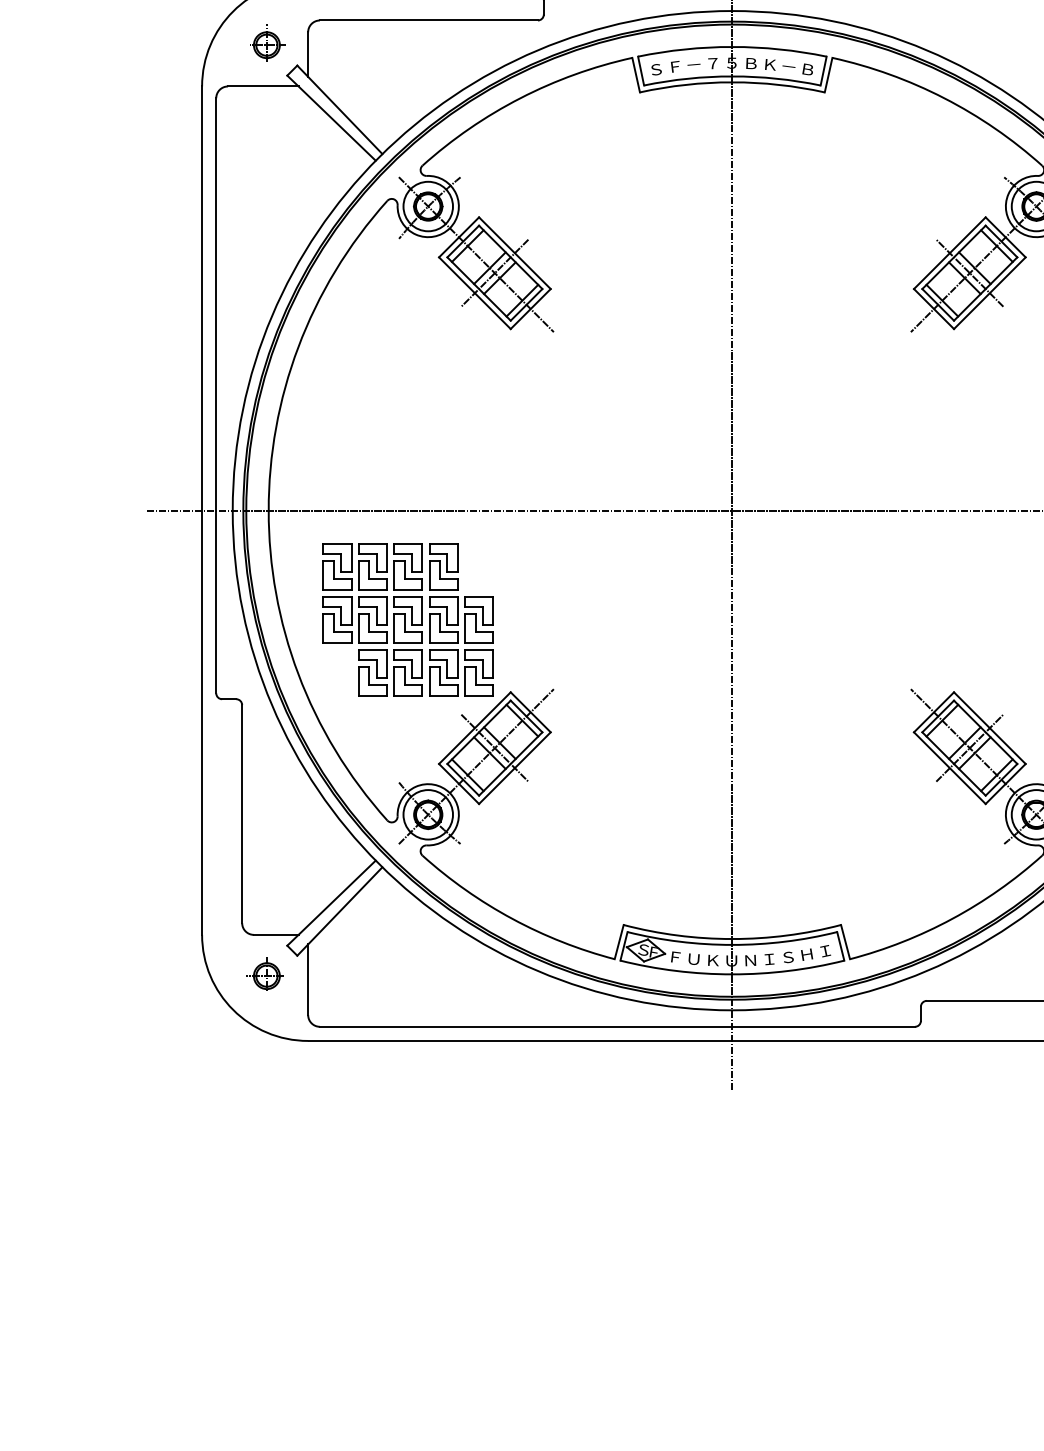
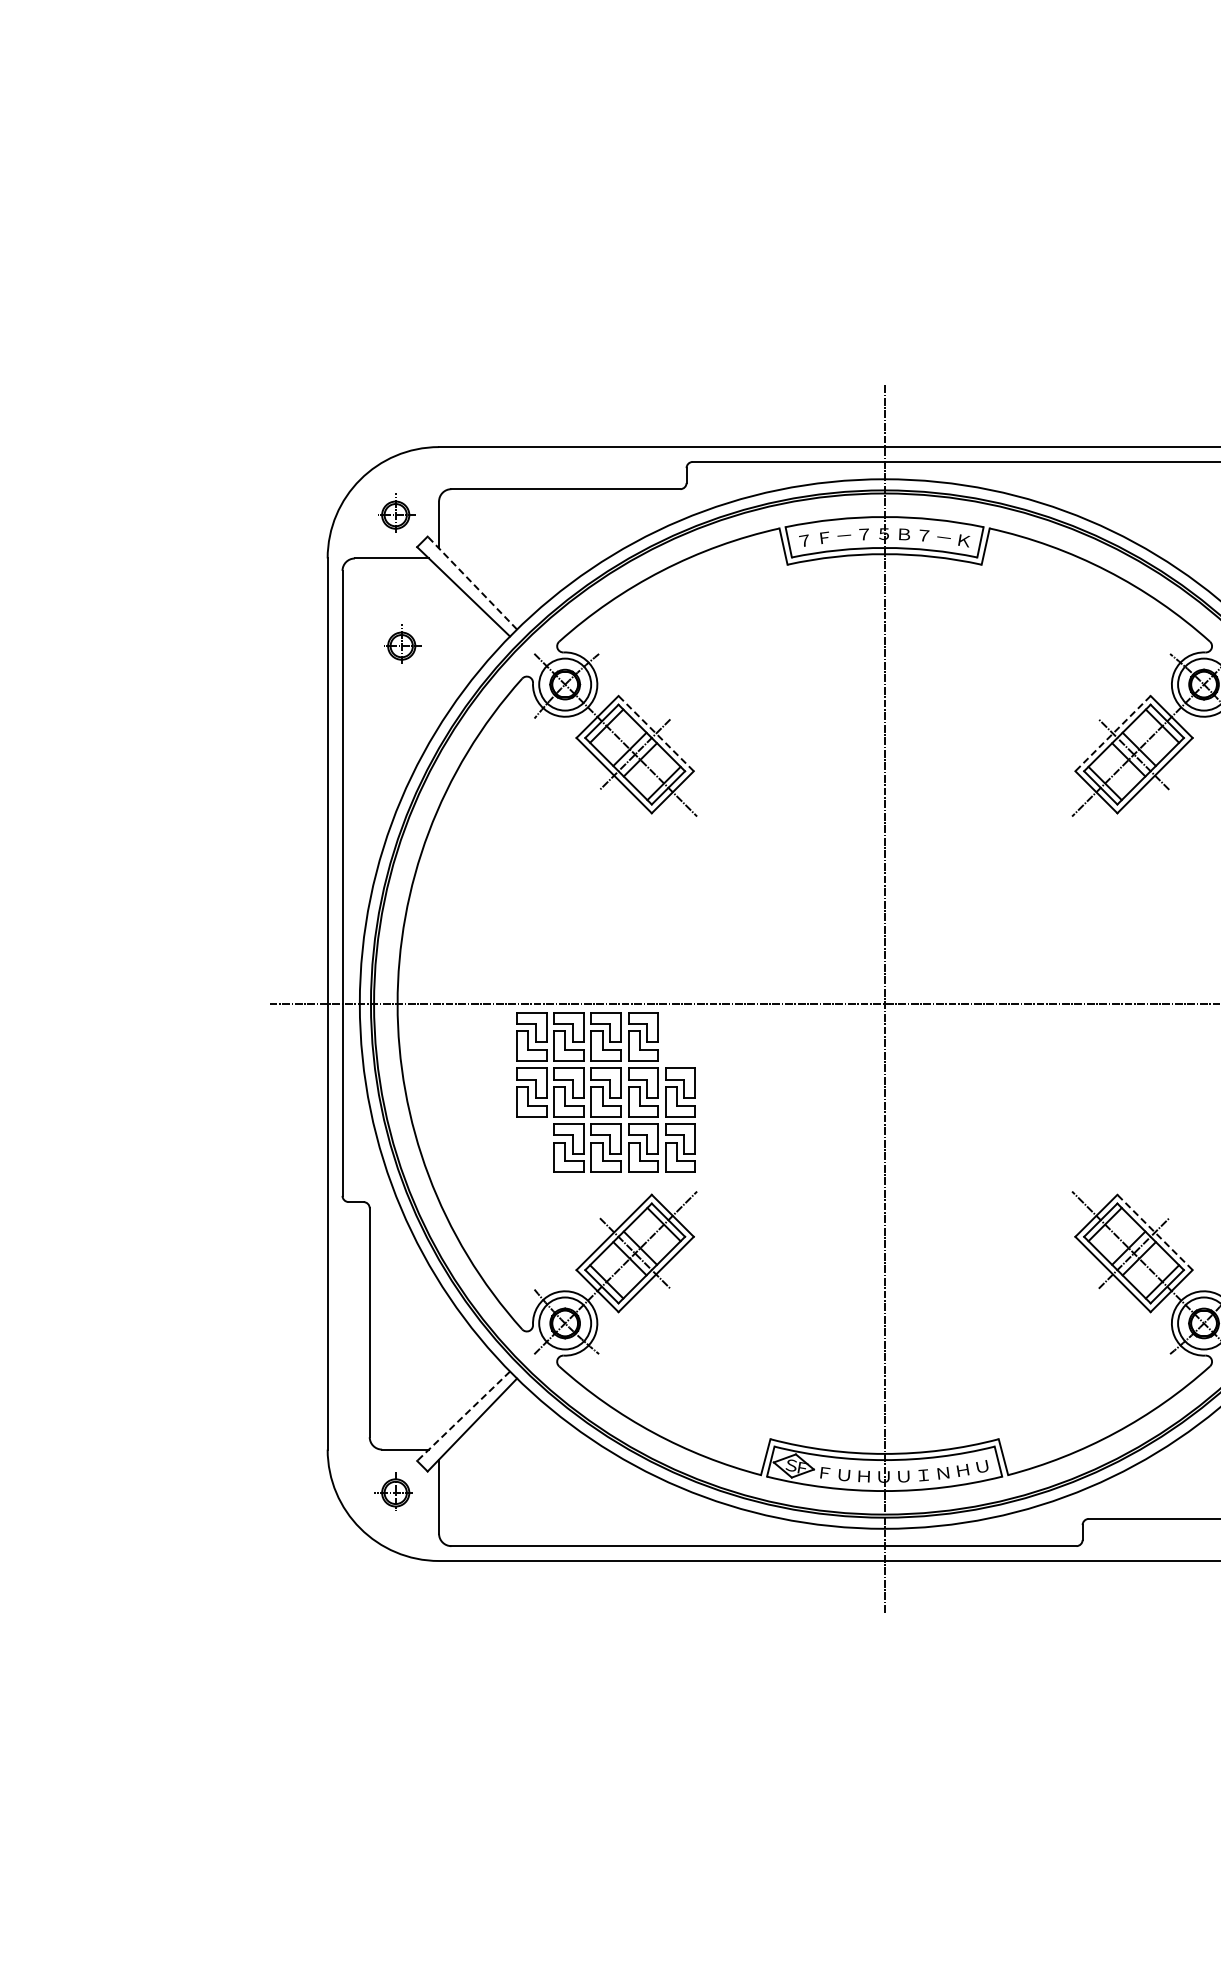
text: (770, 64) -> (924, 535), Ｋ -> ７
text: (656, 69) -> (804, 540), Ｓ -> ７
text: (808, 69) -> (964, 540), Ｂ -> Ｋ
line: (340, 109) -> (472, 582), solid -> dashed
part: (273, 167) -> (402, 643), added
line: (514, 253) -> (655, 733), solid -> dashed
line: (949, 253) -> (1112, 733), solid -> dashed
part: (407, 619) -> (605, 1092), moved
line: (989, 728) -> (1154, 1232), solid -> dashed
line: (331, 903) -> (463, 1416), solid -> dashed
text: (825, 950) -> (982, 1466), Ｉ -> Ｕ
text: (788, 957) -> (943, 1473), Ｓ -> Ｎ
text: (713, 960) -> (864, 1476), Ｋ -> Ｈ
text: (750, 960) -> (903, 1476), Ｎ -> Ｕ

